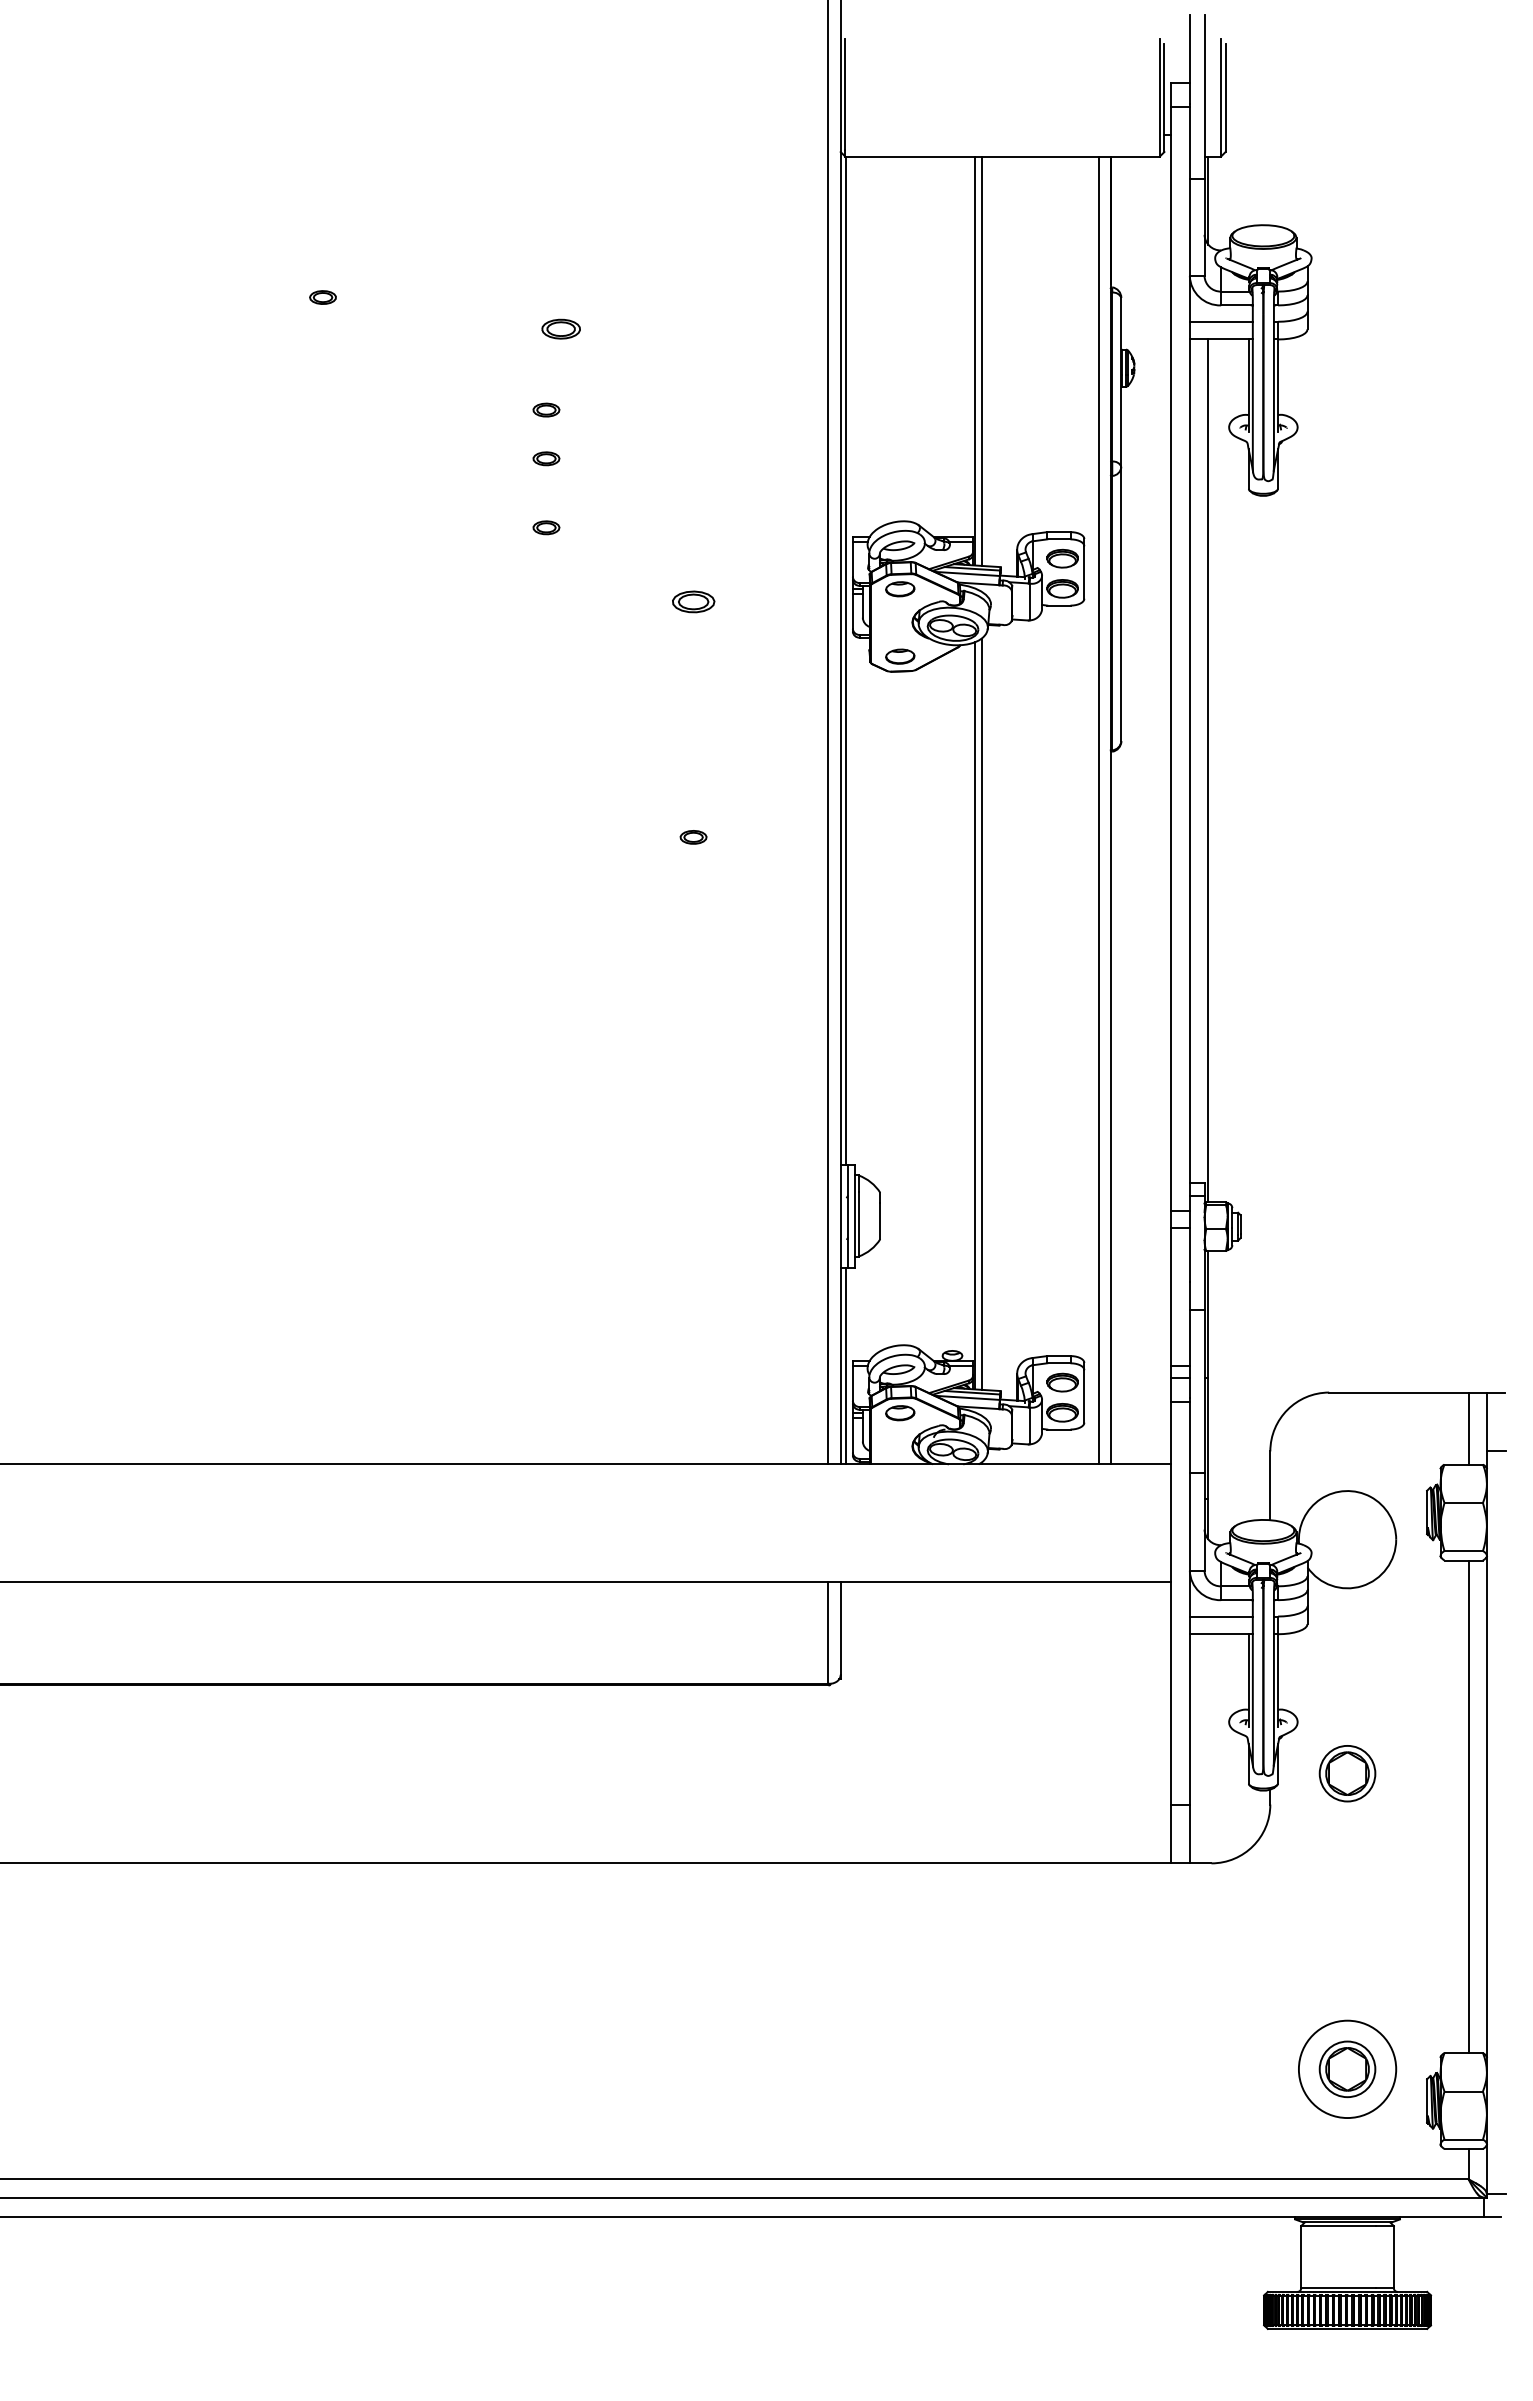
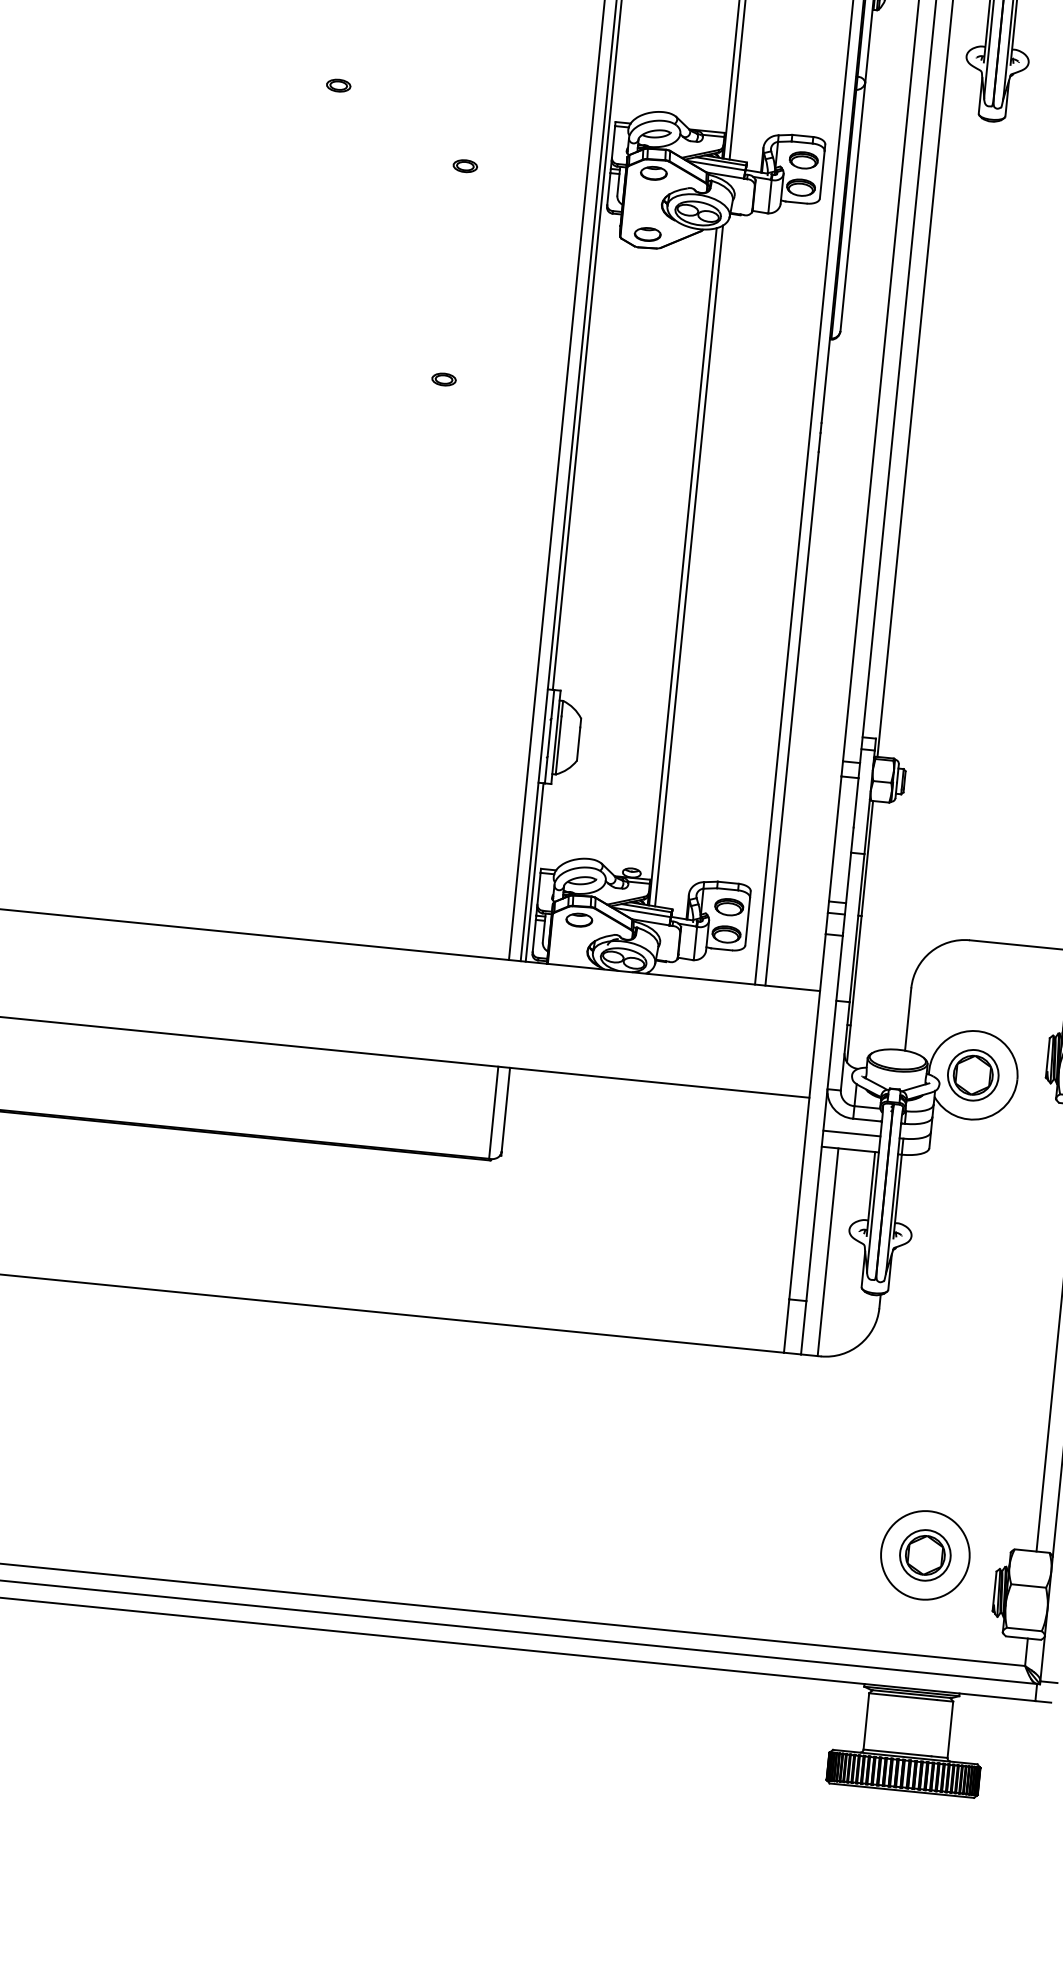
part: (546, 458) -> (345, 22), removed
part: (693, 601) -> (465, 165), size x0.62
line: (1208, 1748) -> (828, 1251), added
part: (1347, 1773) -> (973, 1075), moved

